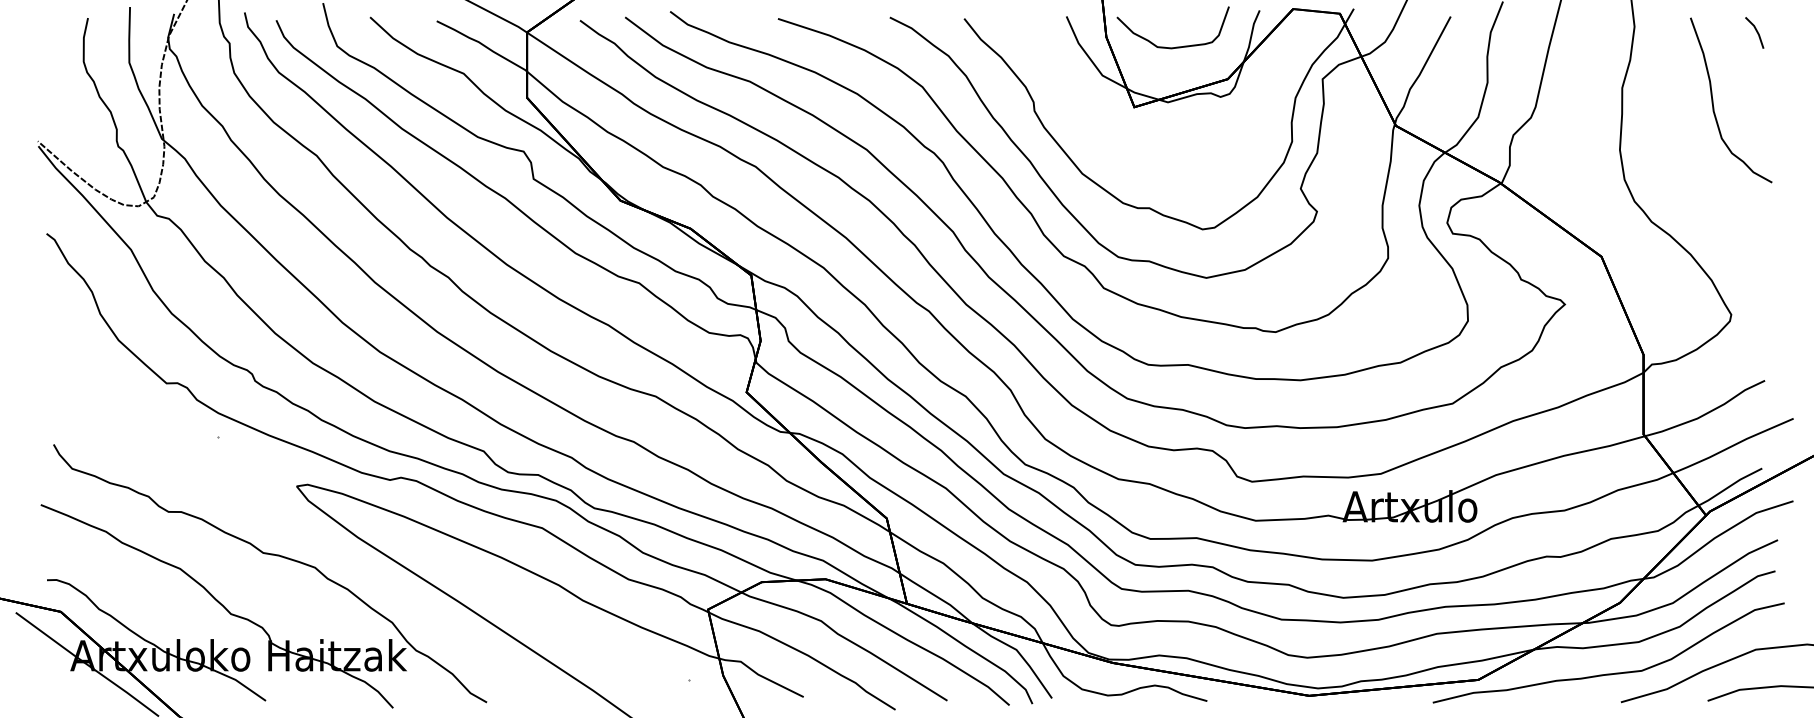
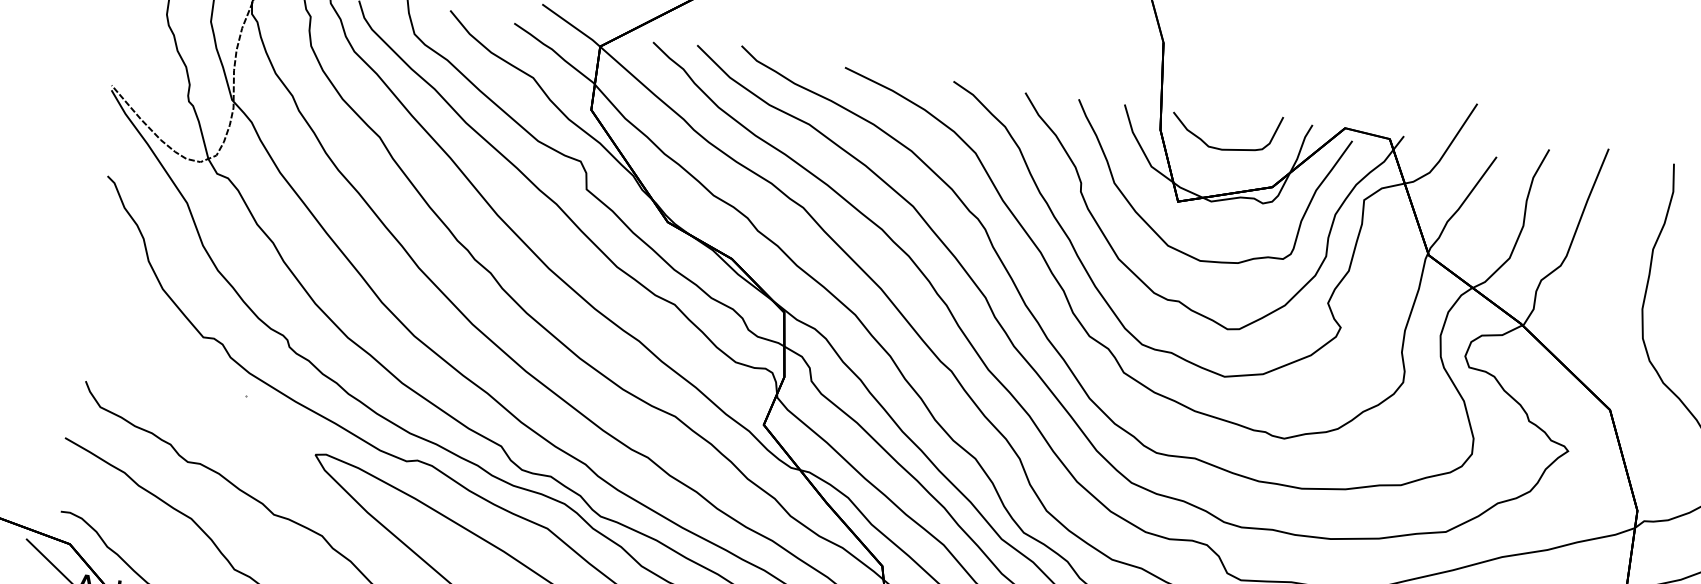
curve: (1117, 141) -> (1157, 232), added

